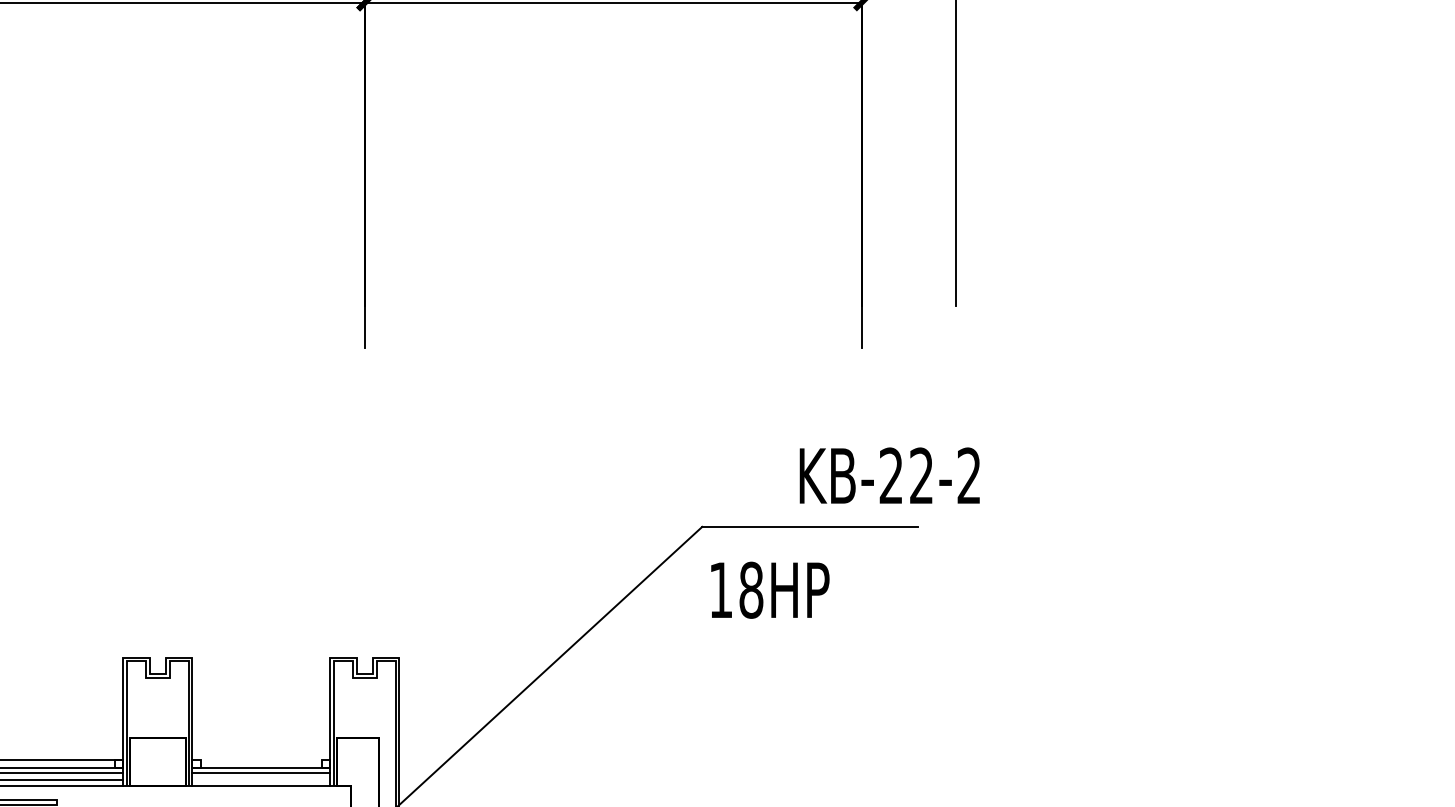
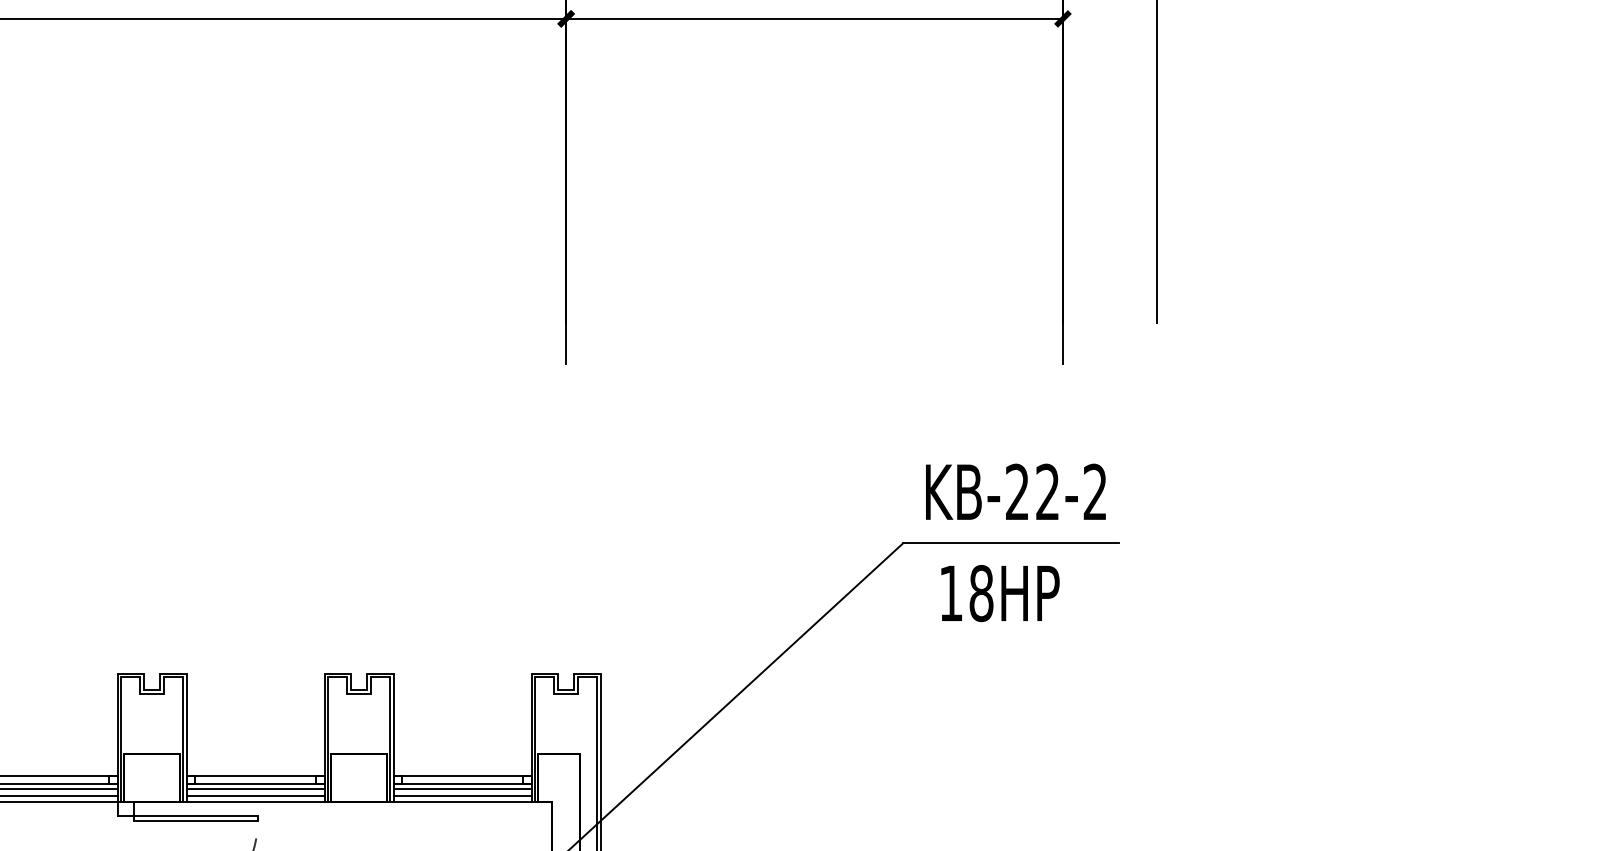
text: (889, 475) -> (1015, 491), moved
text: (770, 590) -> (1000, 593), moved
line: (261, 759) -> (462, 775), added
line: (261, 779) -> (462, 795), added

